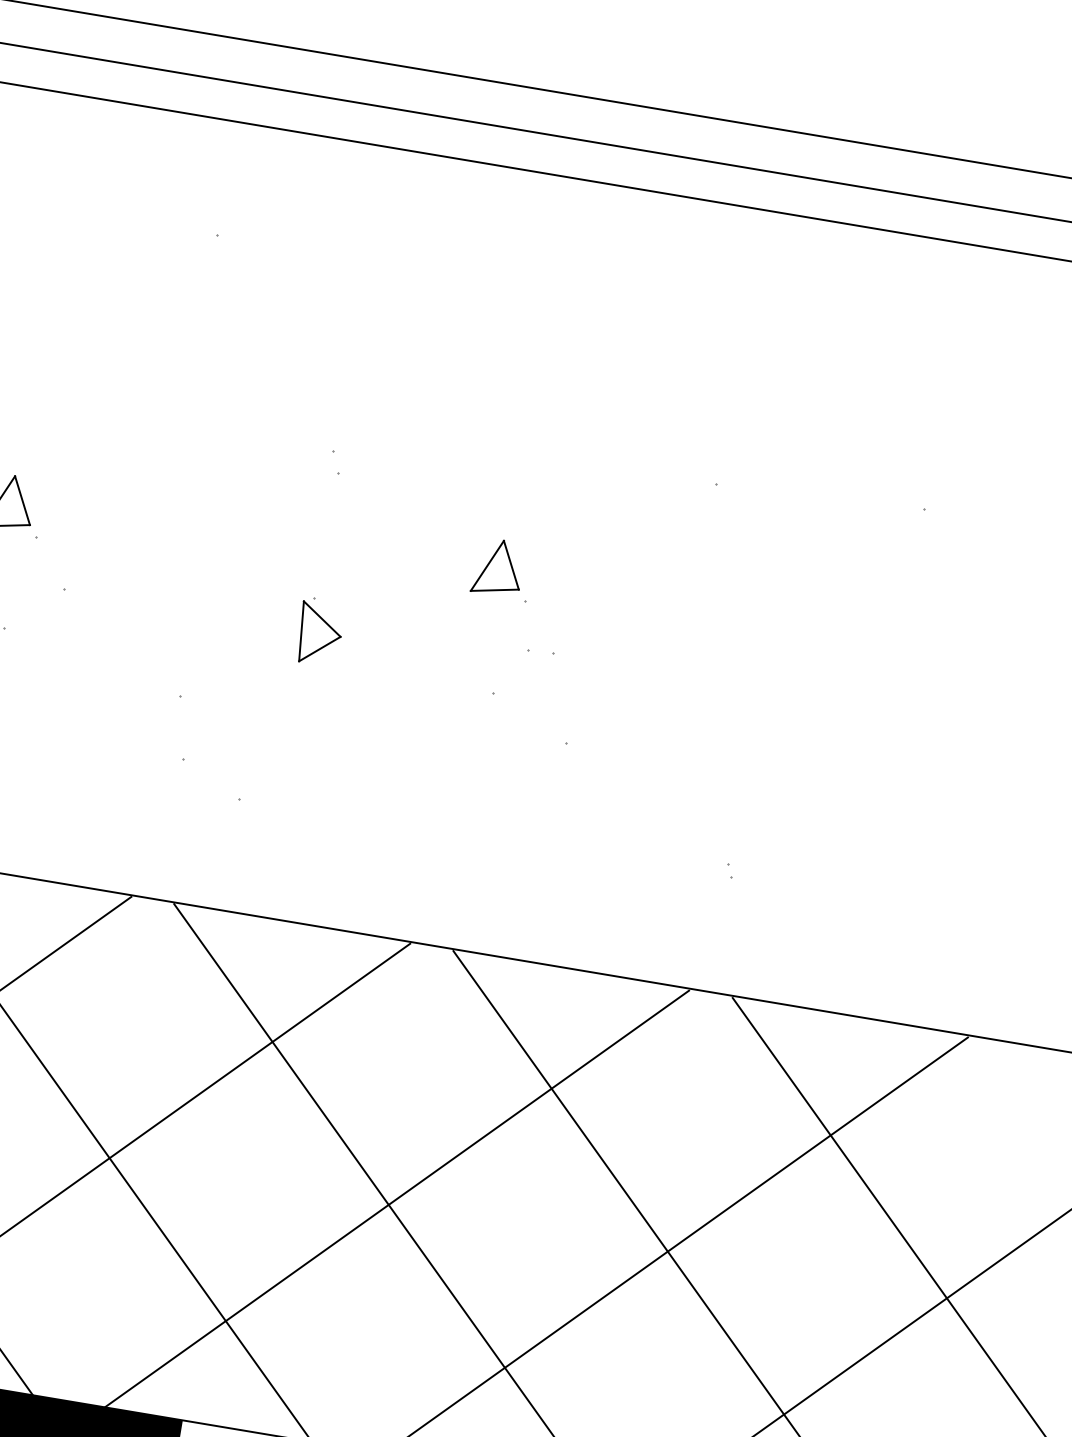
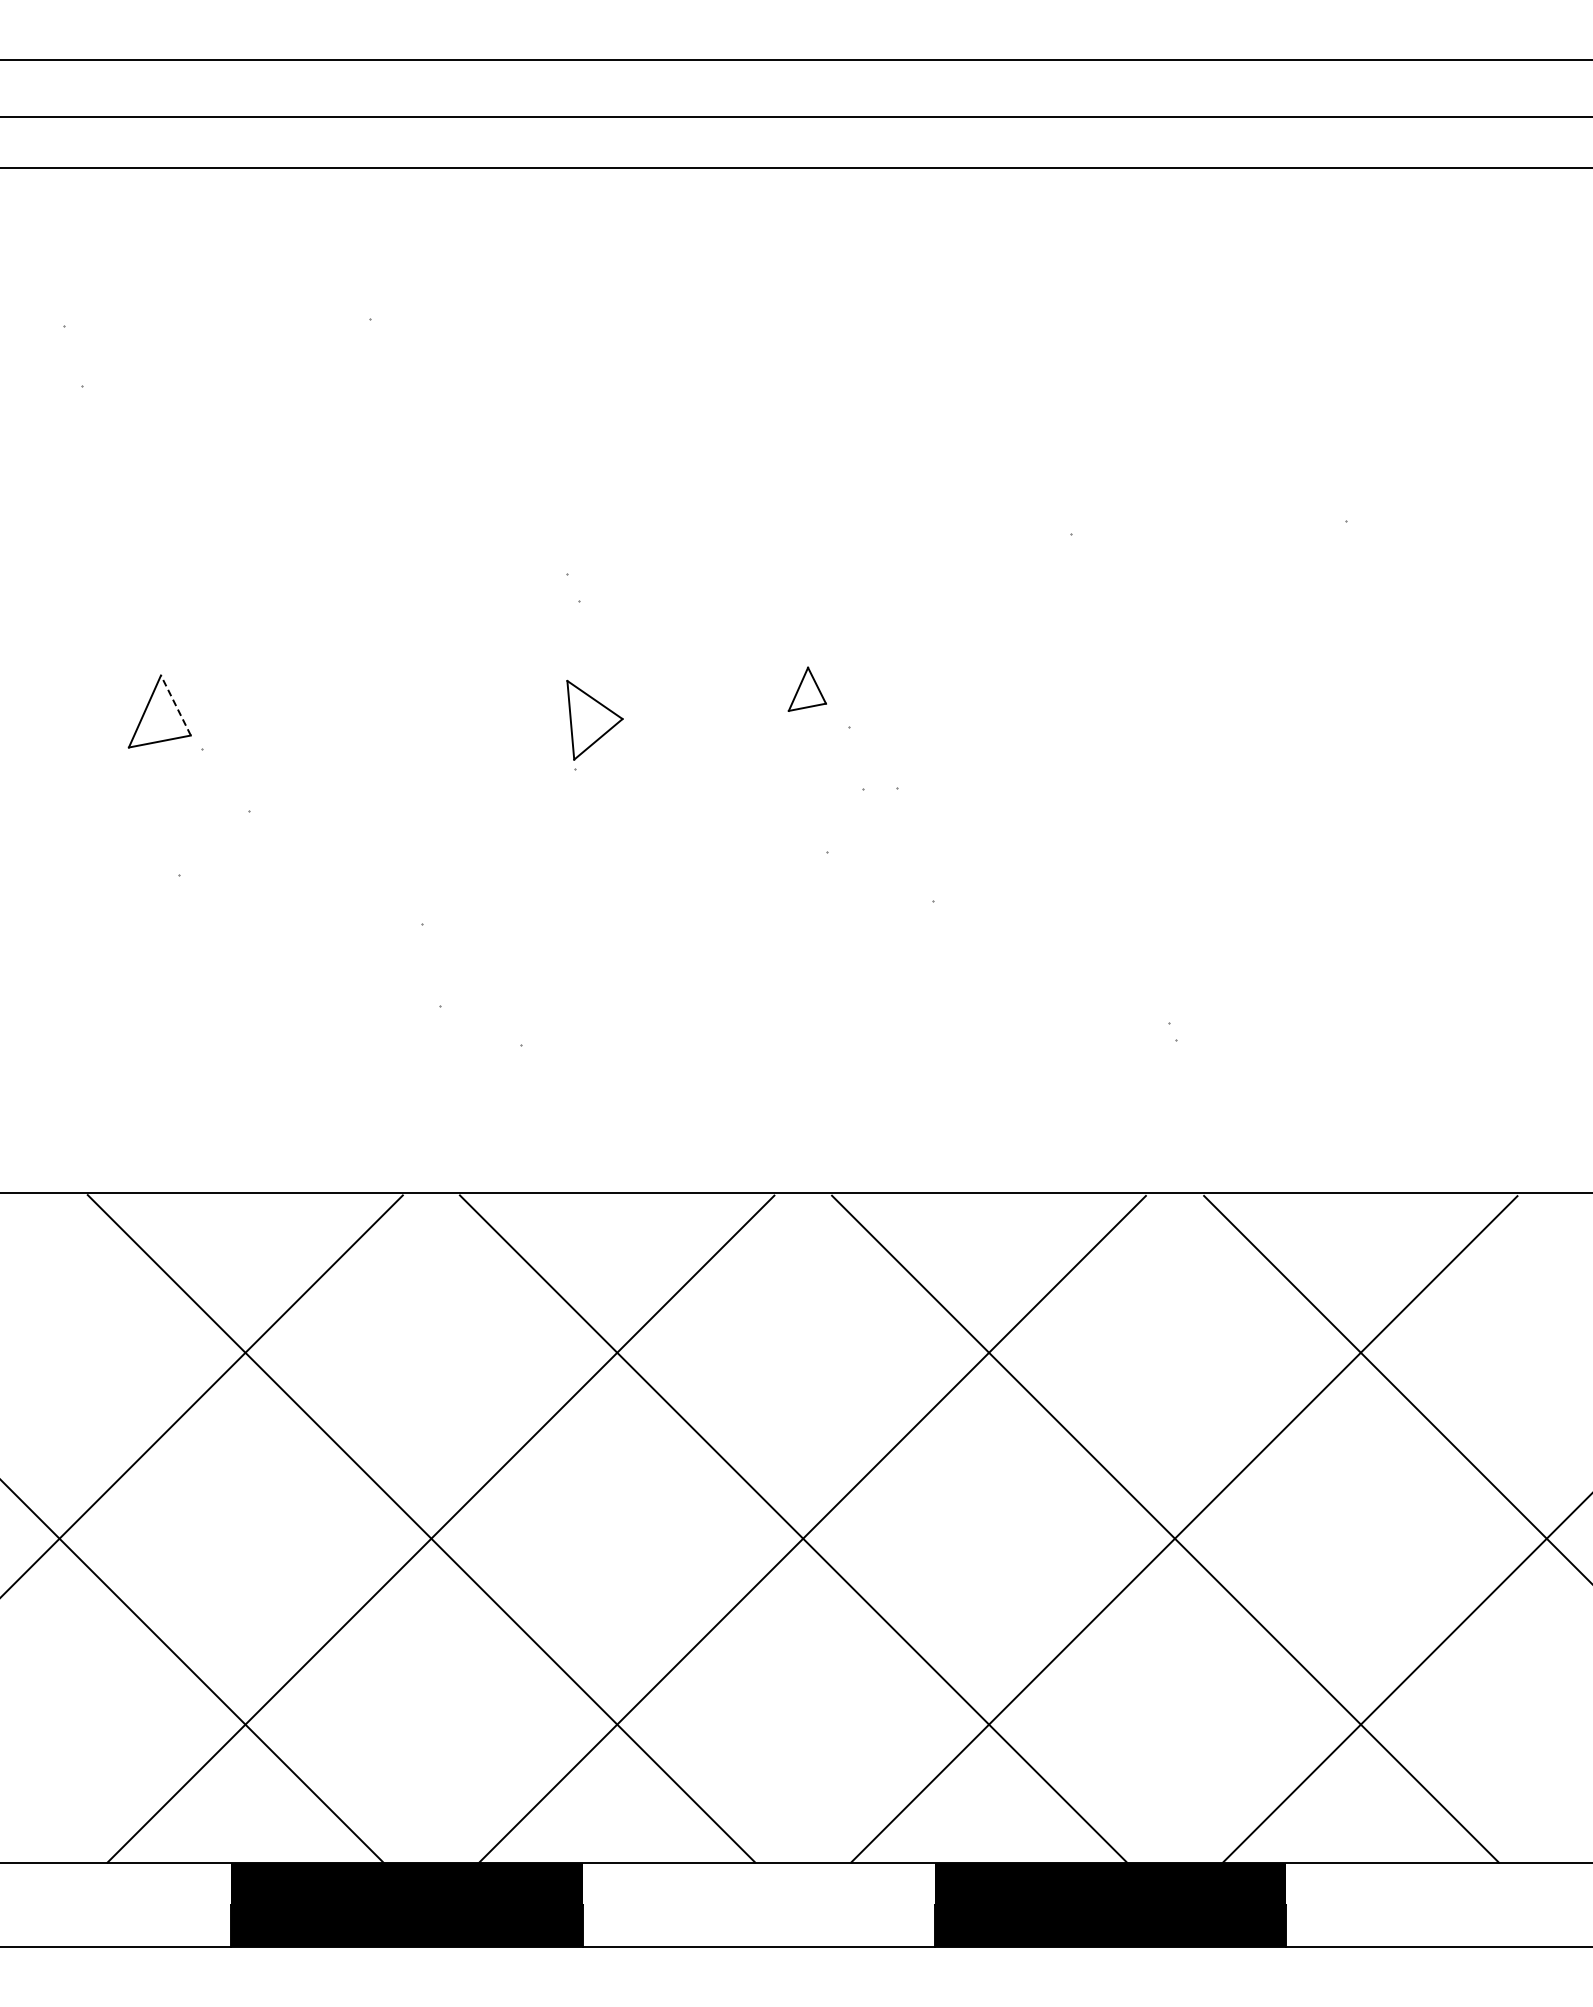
line: (22, 500) -> (175, 705), solid -> dashed
part: (498, 567) -> (807, 689), size x0.6
part: (319, 633) -> (594, 719), moved

